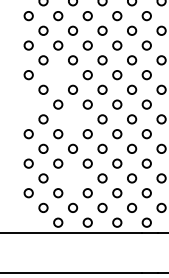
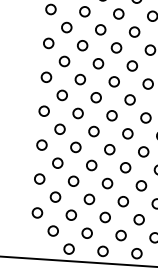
circle: (58, 75) -> (80, 80), added
circle: (28, 104) -> (43, 111), added
circle: (73, 119) -> (94, 131), added
circle: (73, 178) -> (90, 199), added

